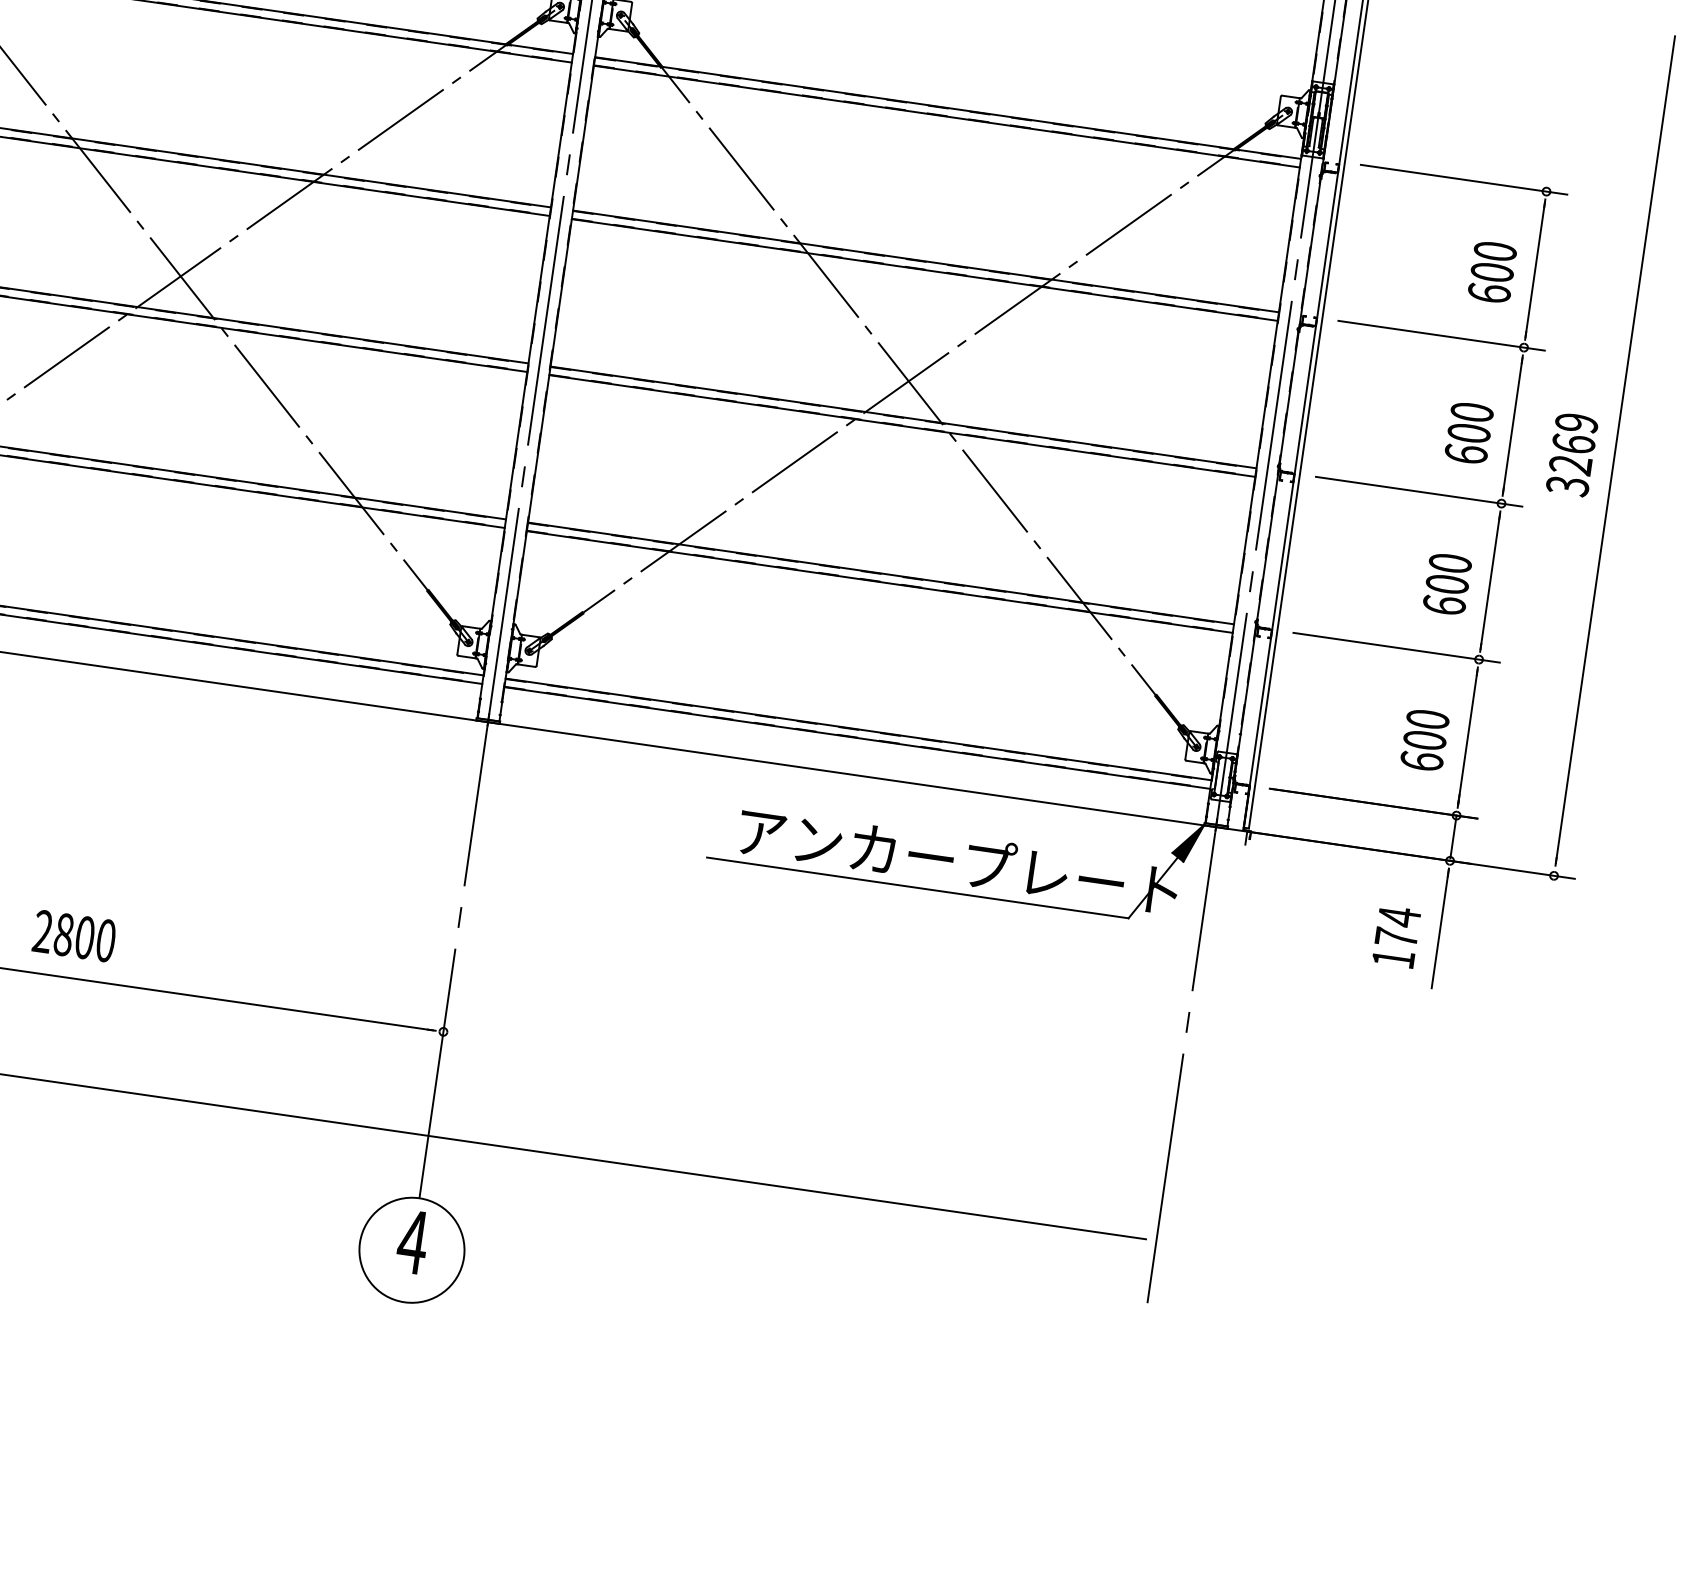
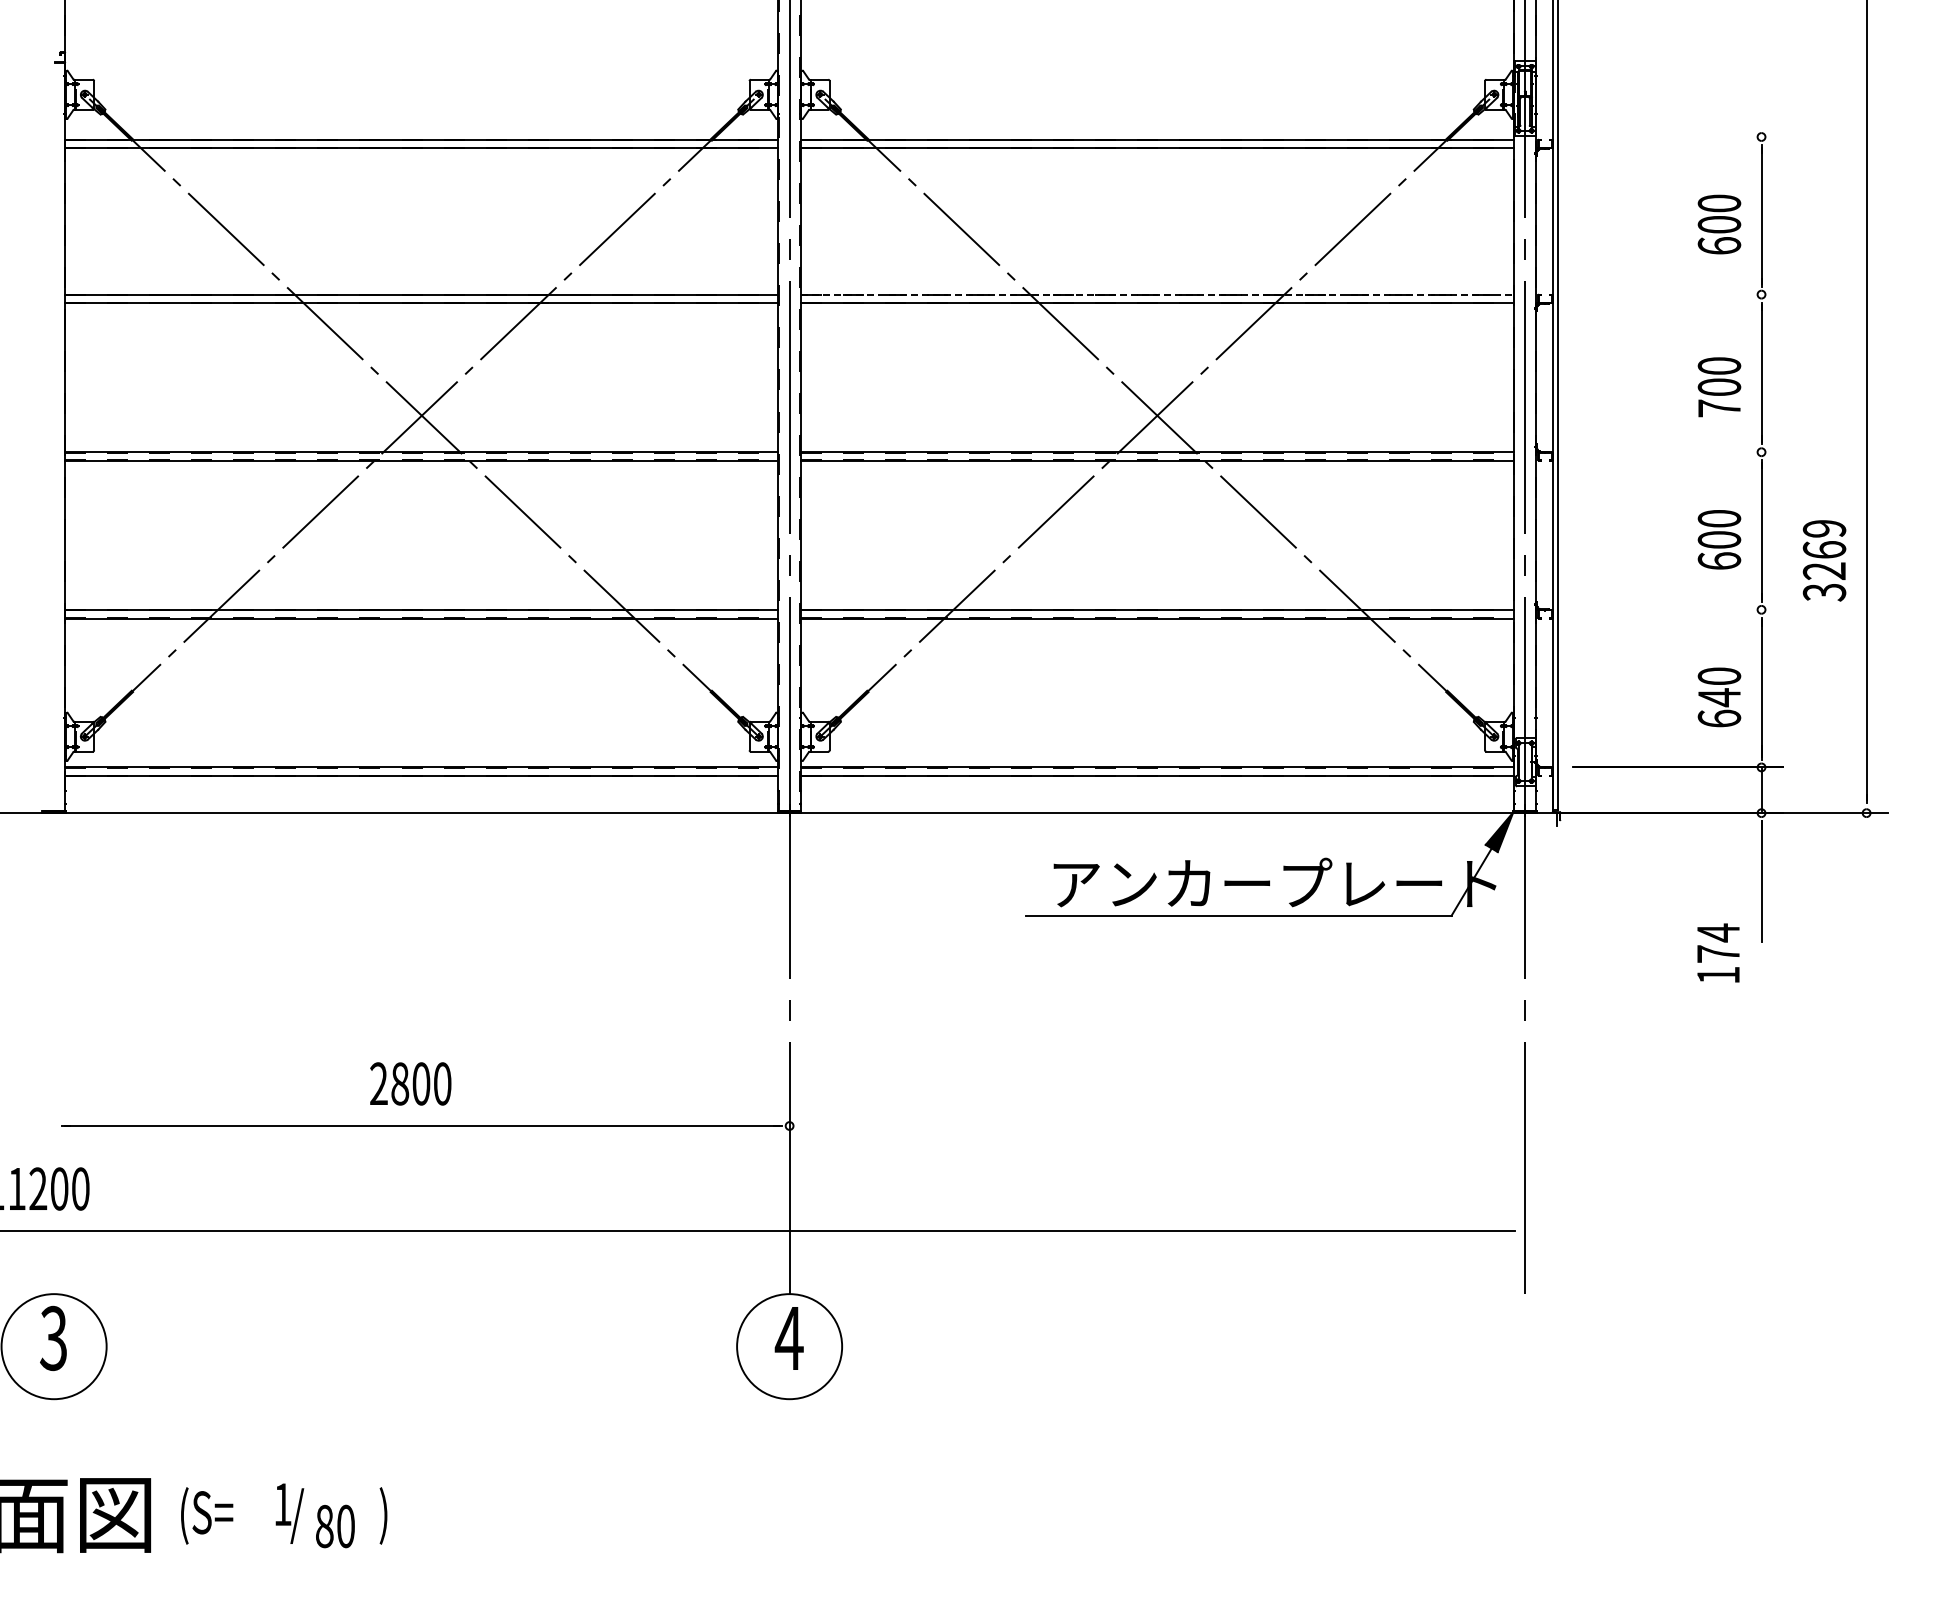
line: (1464, 180) -> (1678, 137), removed
line: (926, 261) -> (1157, 294), solid -> dashed
line: (1441, 335) -> (1678, 294), removed
text: (1466, 454) -> (1719, 408), 600 -> 700
text: (1572, 454) -> (1824, 560), moved
line: (1419, 492) -> (1678, 452), removed
line: (1396, 647) -> (1678, 609), removed
text: (1424, 740) -> (1719, 697), 600 -> 640
text: (1396, 936) -> (1718, 952), moved

